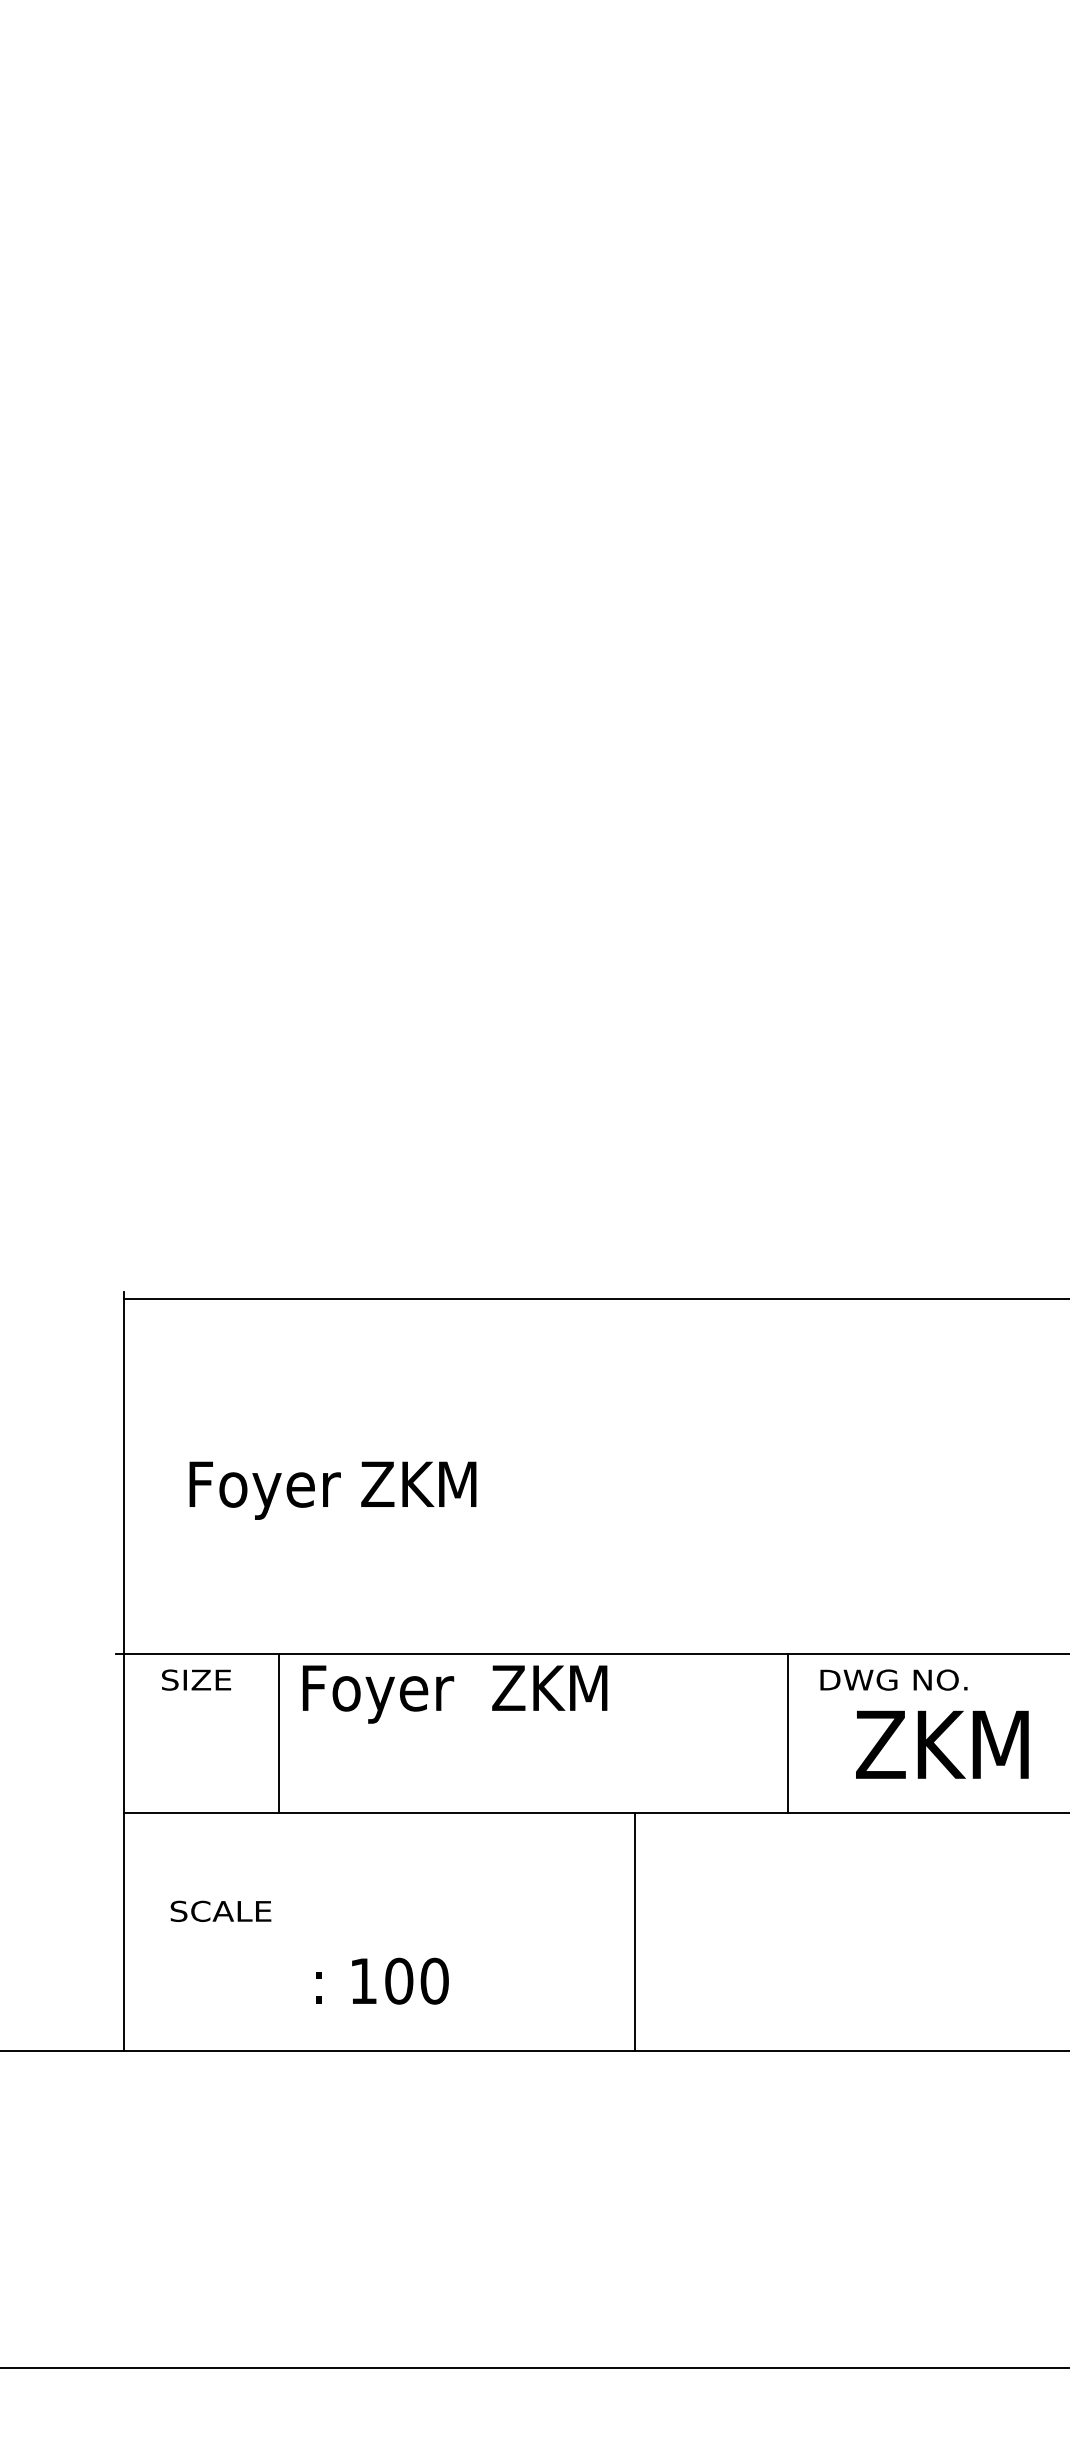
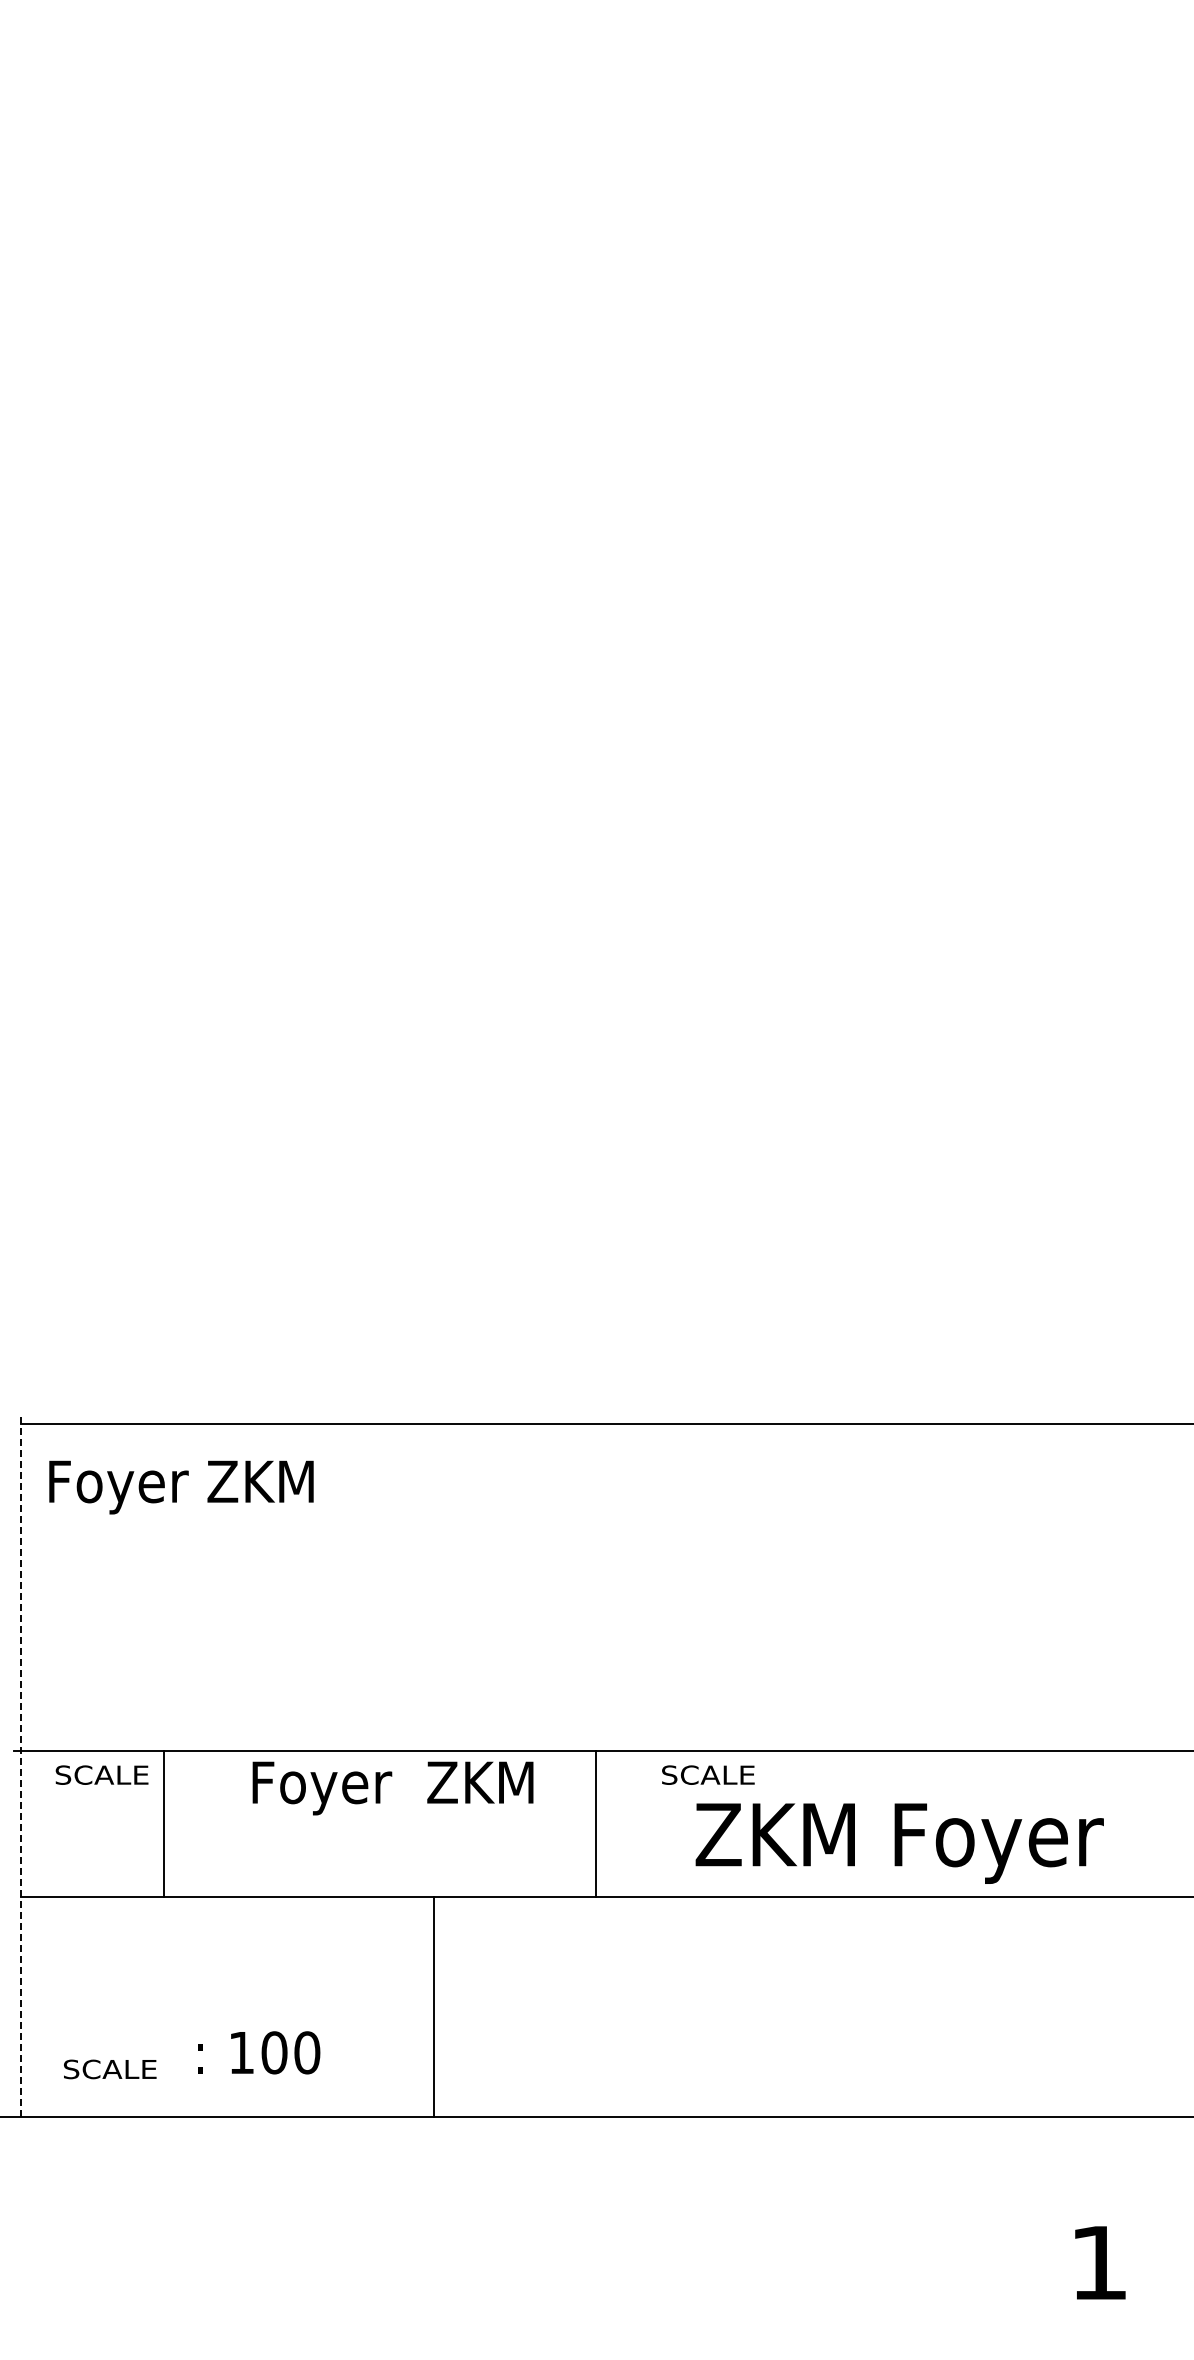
text: (333, 1490) -> (181, 1487), moved
line: (123, 1670) -> (20, 1766), solid -> dashed
text: (222, 1679) -> (111, 1774), SIZE -> SCALE
text: (893, 1679) -> (730, 1774), DWG NO. -> SCALE
text: (454, 1694) -> (392, 1788), moved
line: (788, 1733) -> (596, 1824), moved
text: (221, 1911) -> (110, 2069), moved
line: (635, 1930) -> (434, 2006), moved

